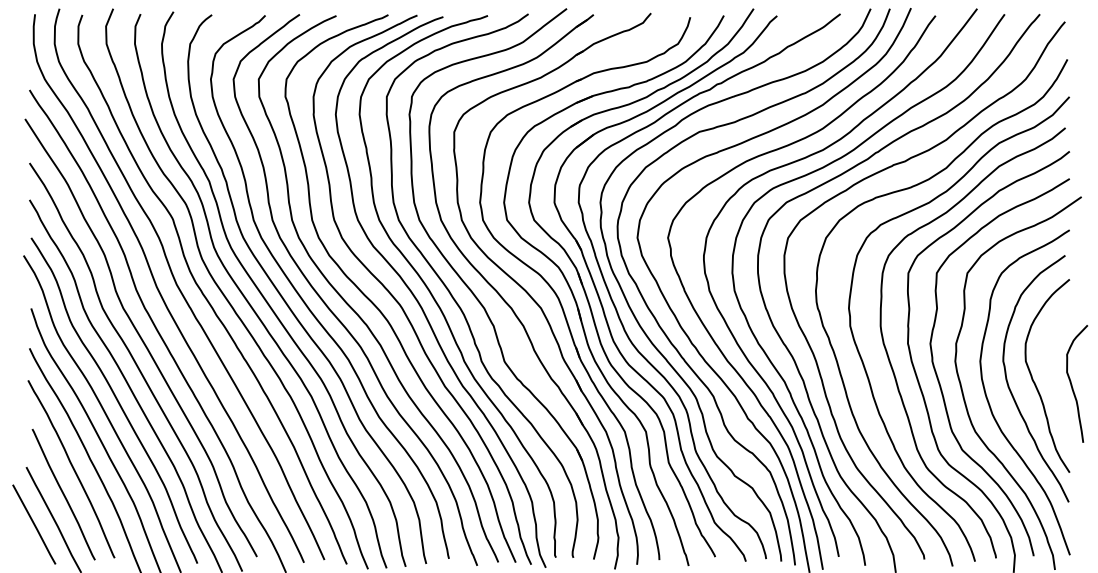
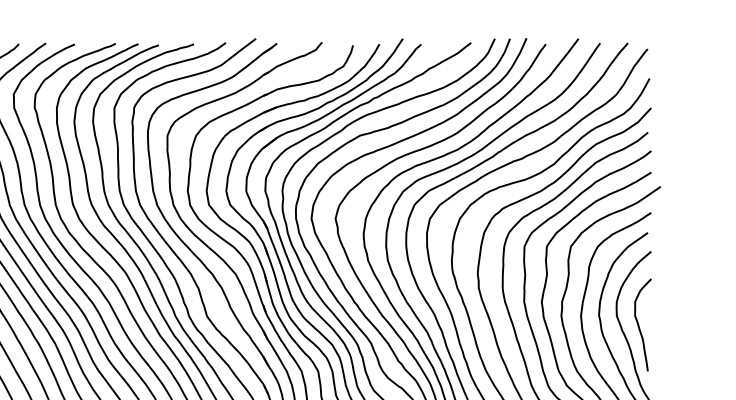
curve: (1072, 384) -> (639, 325), moved

